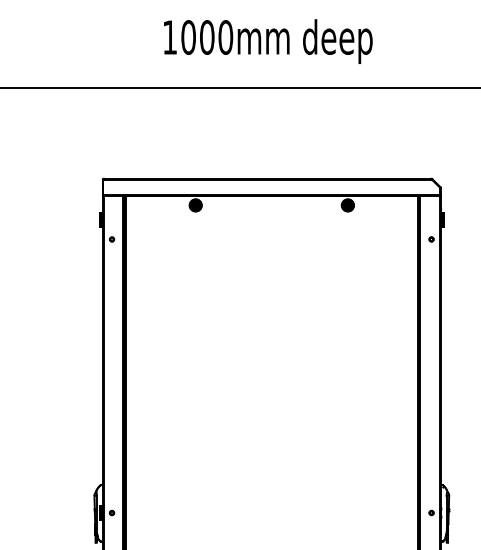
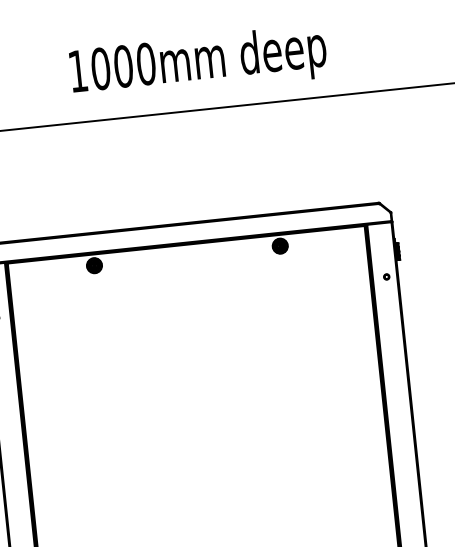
text: (268, 41) -> (198, 63), moved

